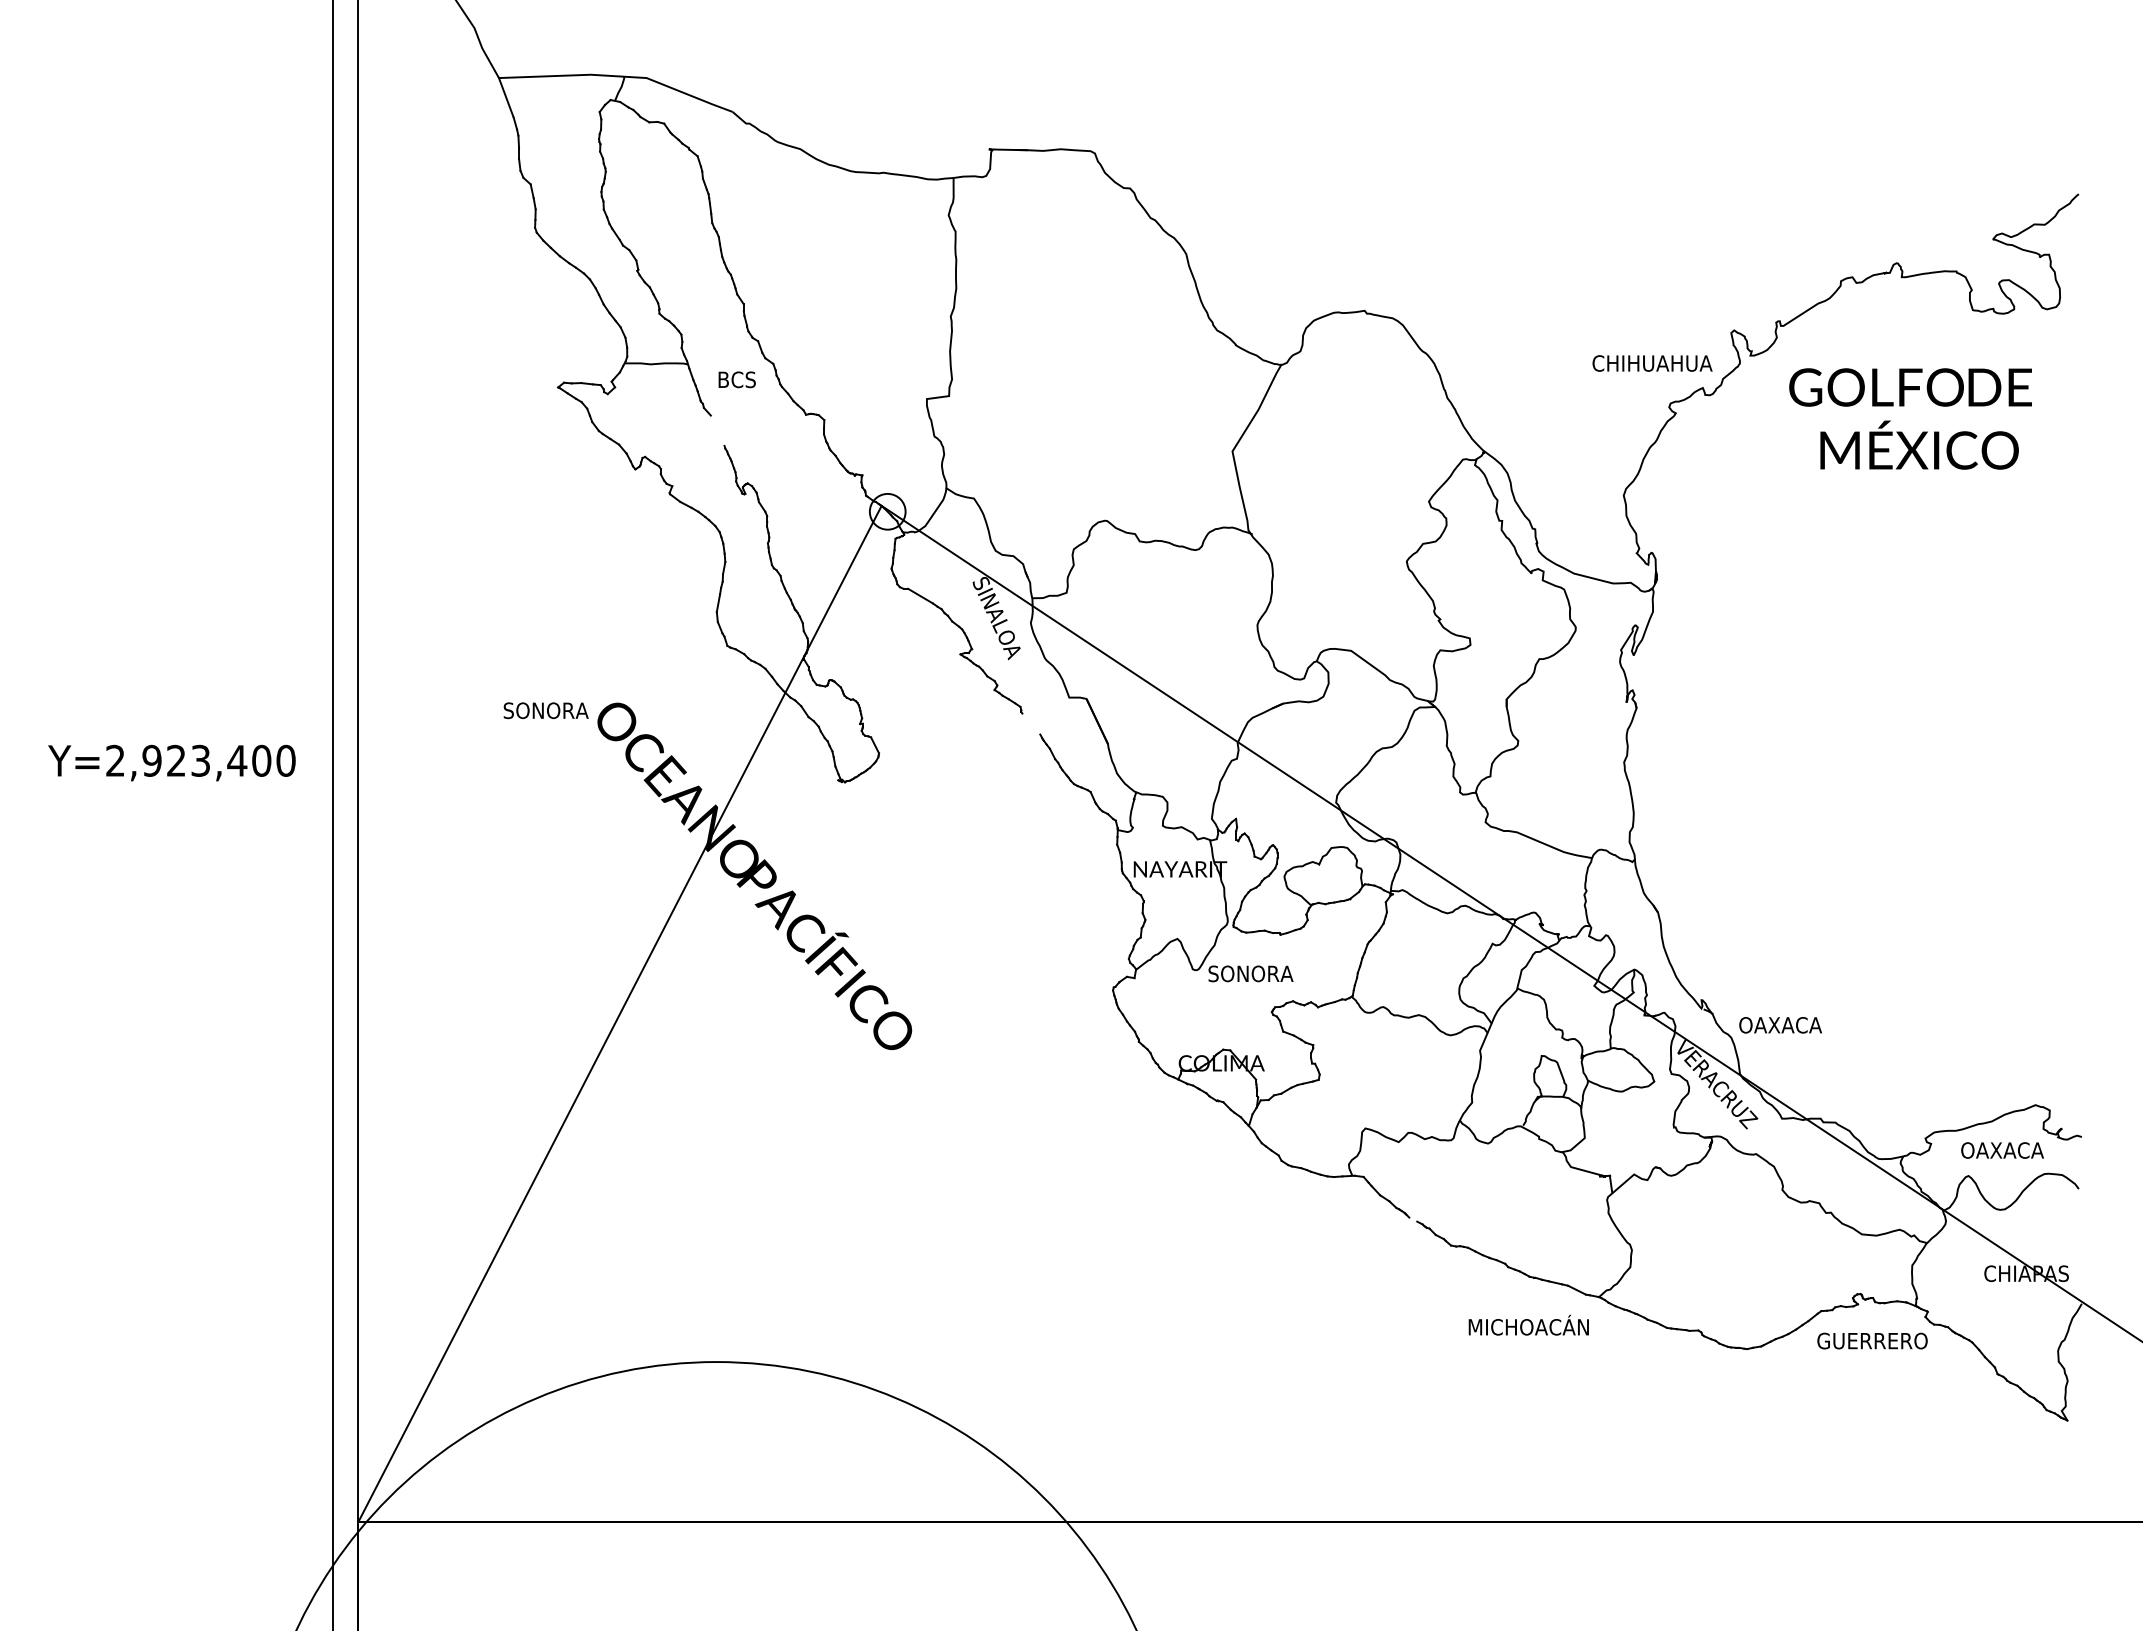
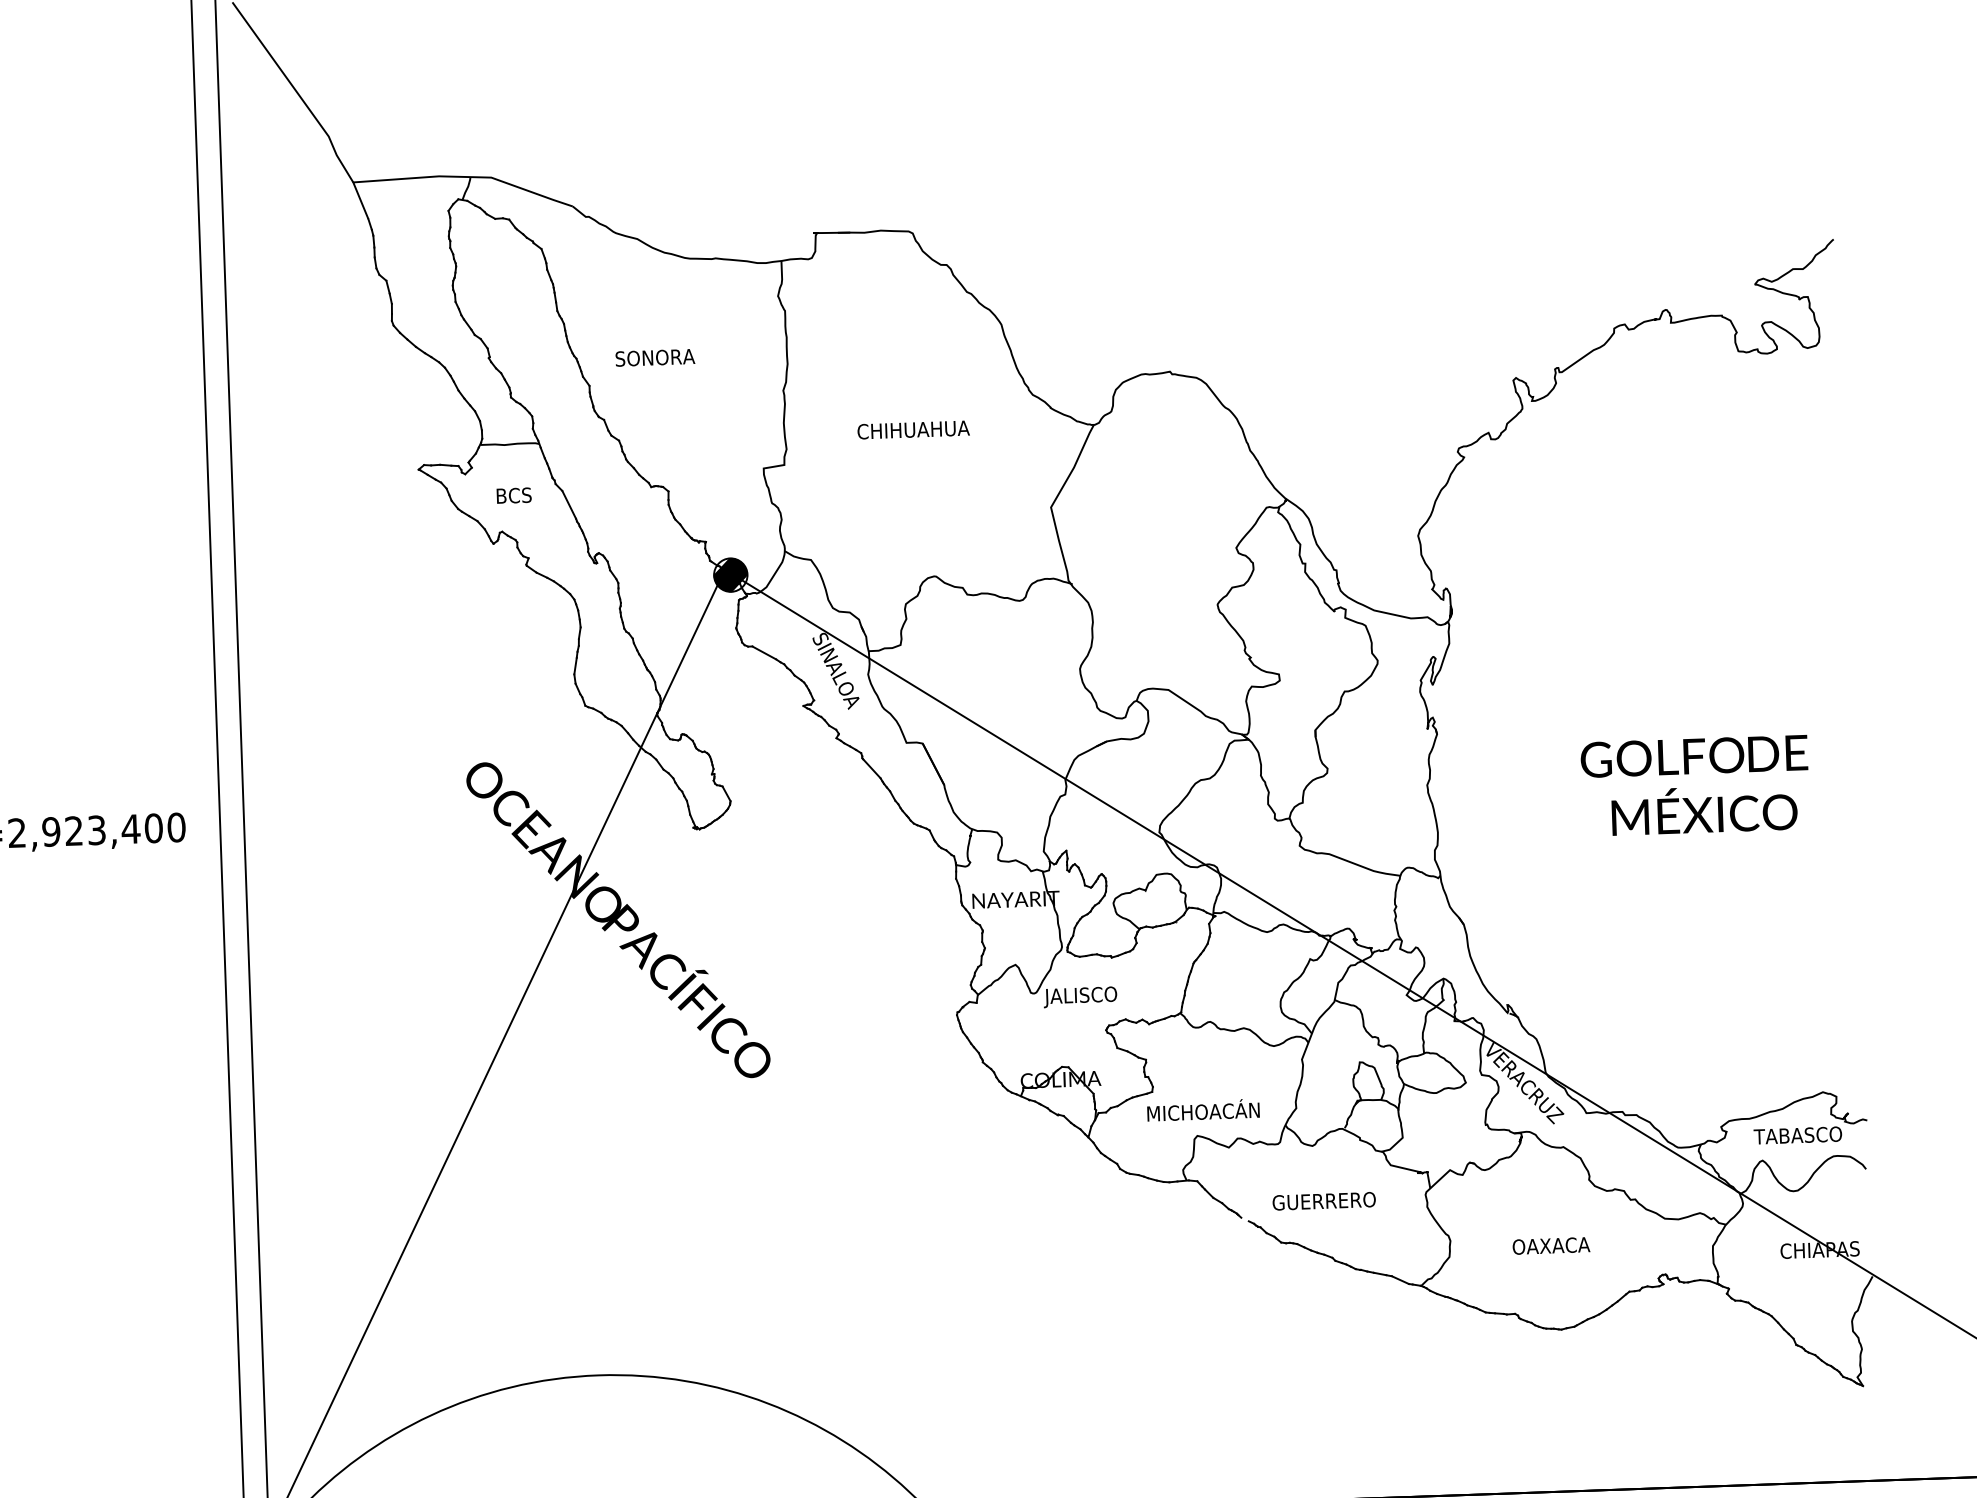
text: (1652, 363) -> (913, 429), moved
text: (736, 379) -> (513, 495), moved
text: (1910, 418) -> (1695, 785), moved
line: (717, 430) -> (569, 504), added
hatch: (887, 511) -> (730, 574), added
text: (545, 710) -> (654, 357), moved
line: (1031, 723) -> (872, 768), added
text: (1249, 975) -> (1084, 996), SONORA -> JALISCO
text: (1780, 1025) -> (1551, 1246), moved
text: (2007, 1150) -> (1798, 1135), OAXACA -> TABASCO
text: (1528, 1324) -> (1203, 1109), moved
text: (1872, 1340) -> (1324, 1200), moved

